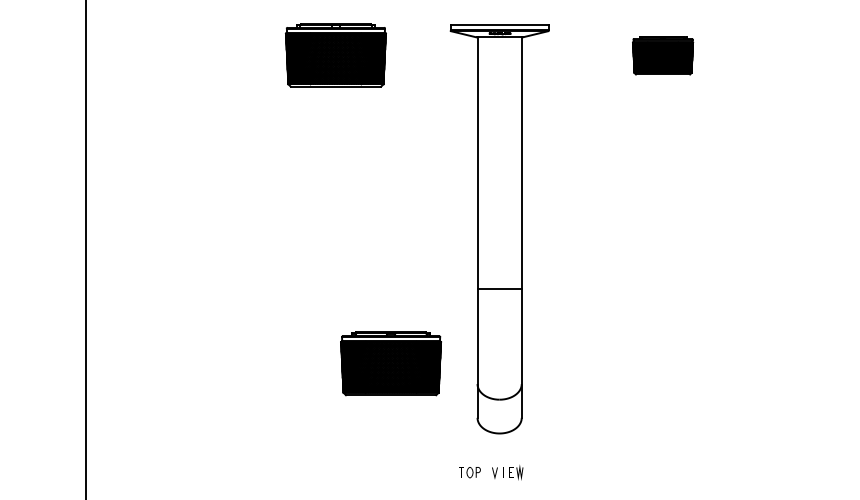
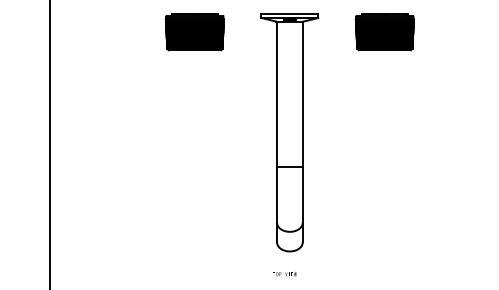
part: (662, 56) -> (384, 32), size x1.67
part: (390, 364) -> (226, 211), removed
part: (490, 473) -> (284, 274), size x0.62

